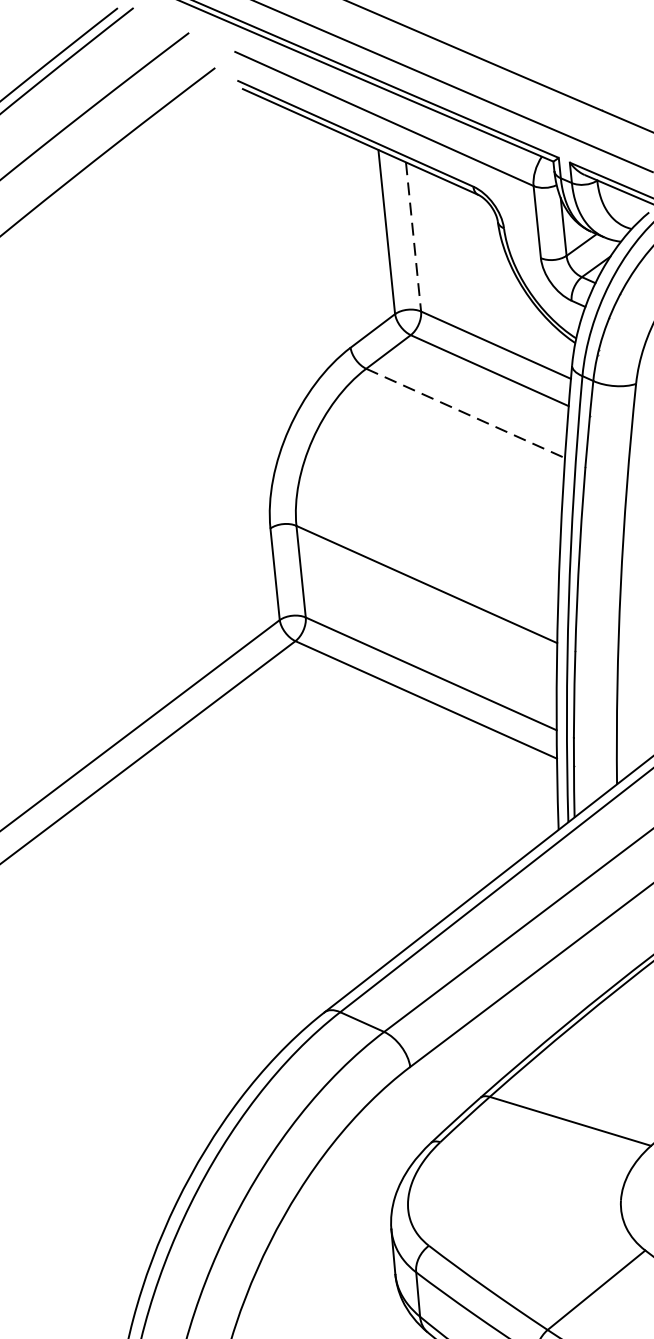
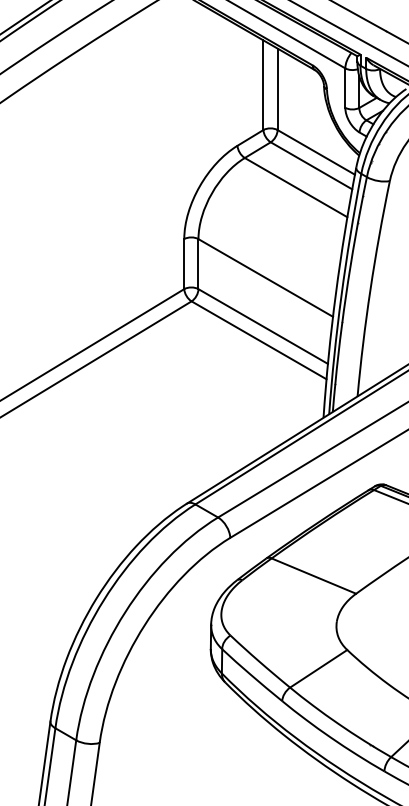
line: (413, 237) -> (277, 89), dashed -> solid
line: (466, 413) -> (296, 187), dashed -> solid

